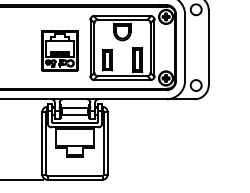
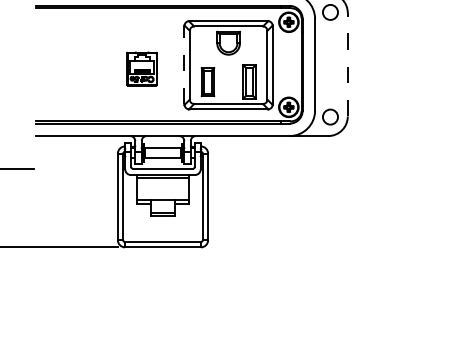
line: (90, 47) -> (184, 64), solid -> dashed
line: (208, 47) -> (347, 64), solid -> dashed
part: (59, 50) -> (141, 68), size x0.6

